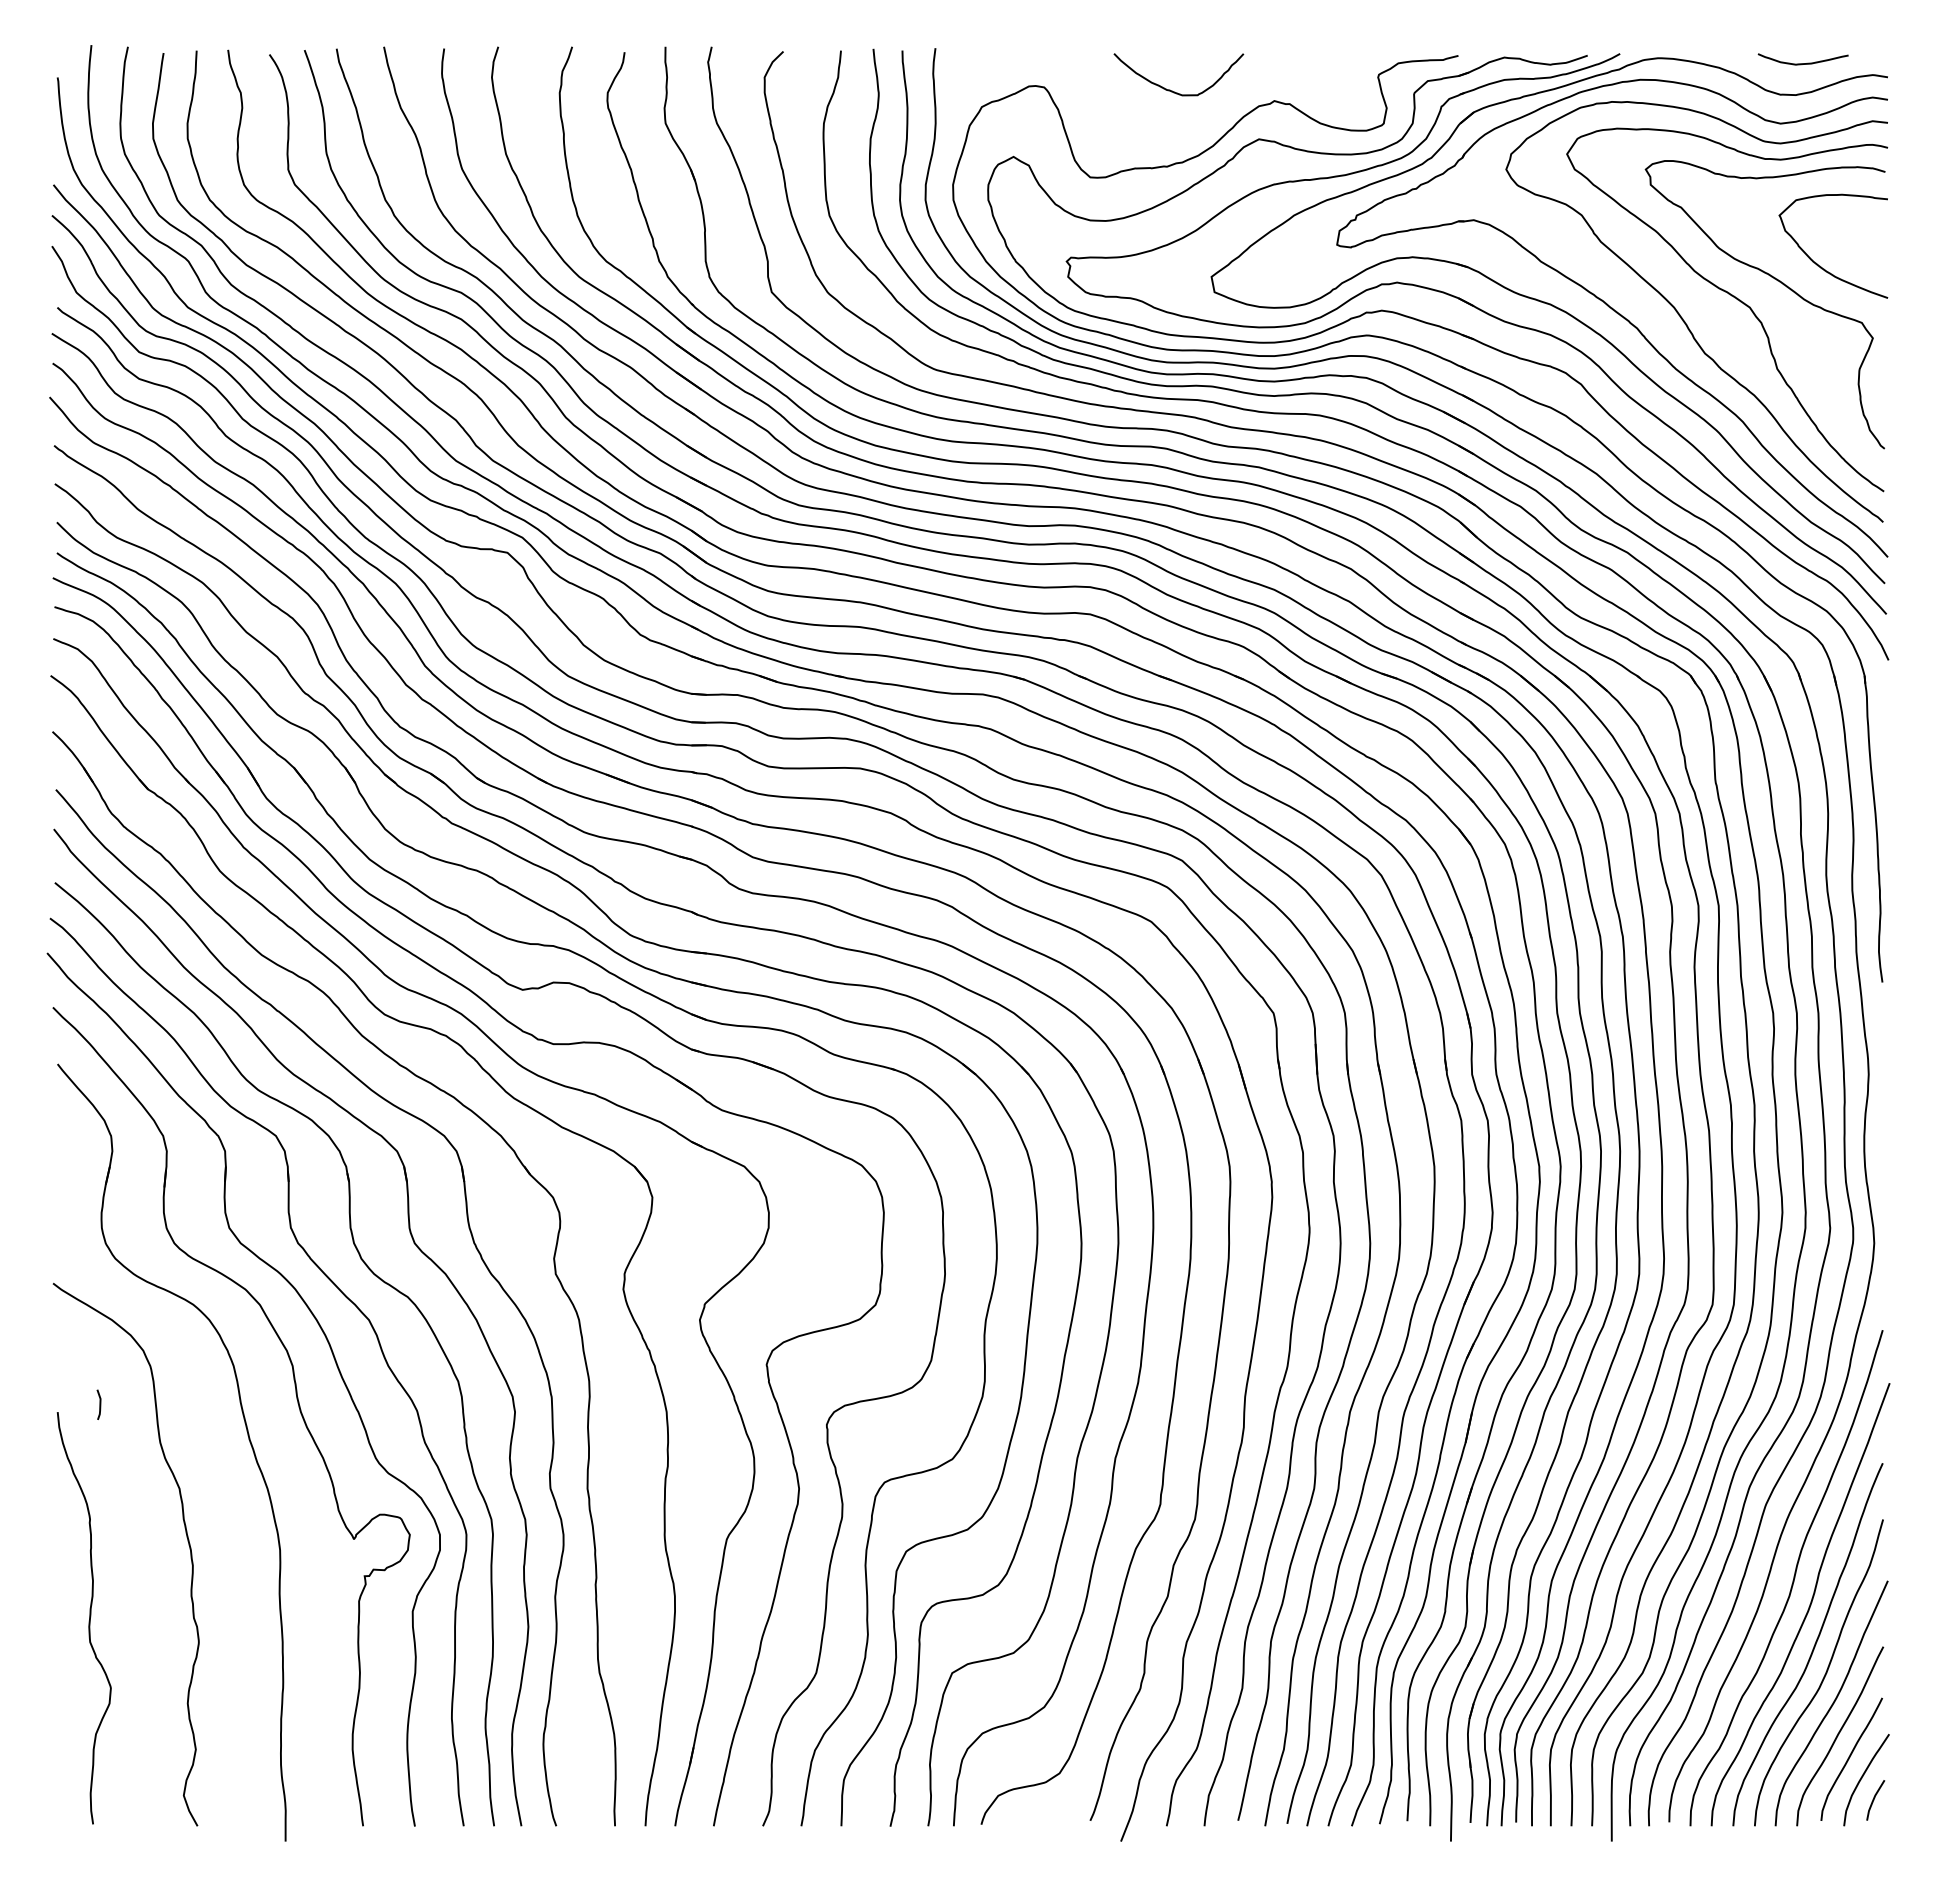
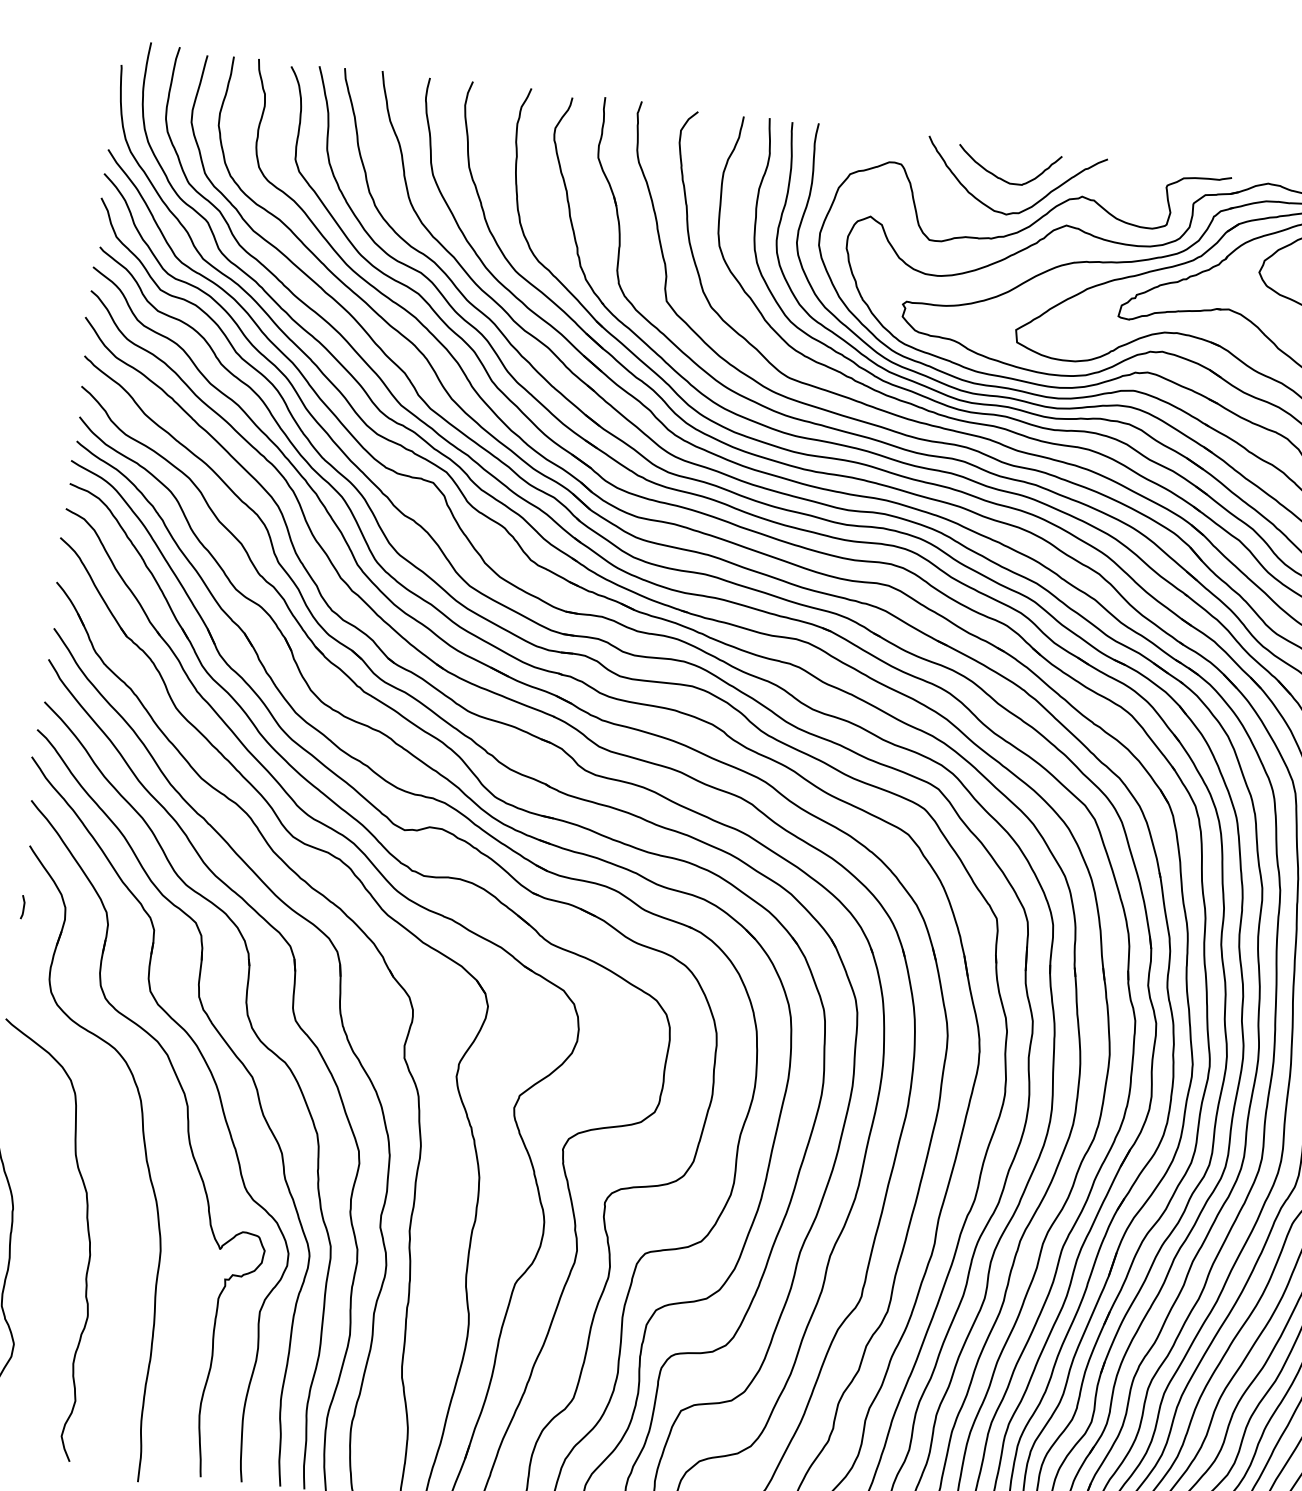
curve: (1205, 124) -> (1025, 208), added
line: (99, 1404) -> (23, 907), moved

